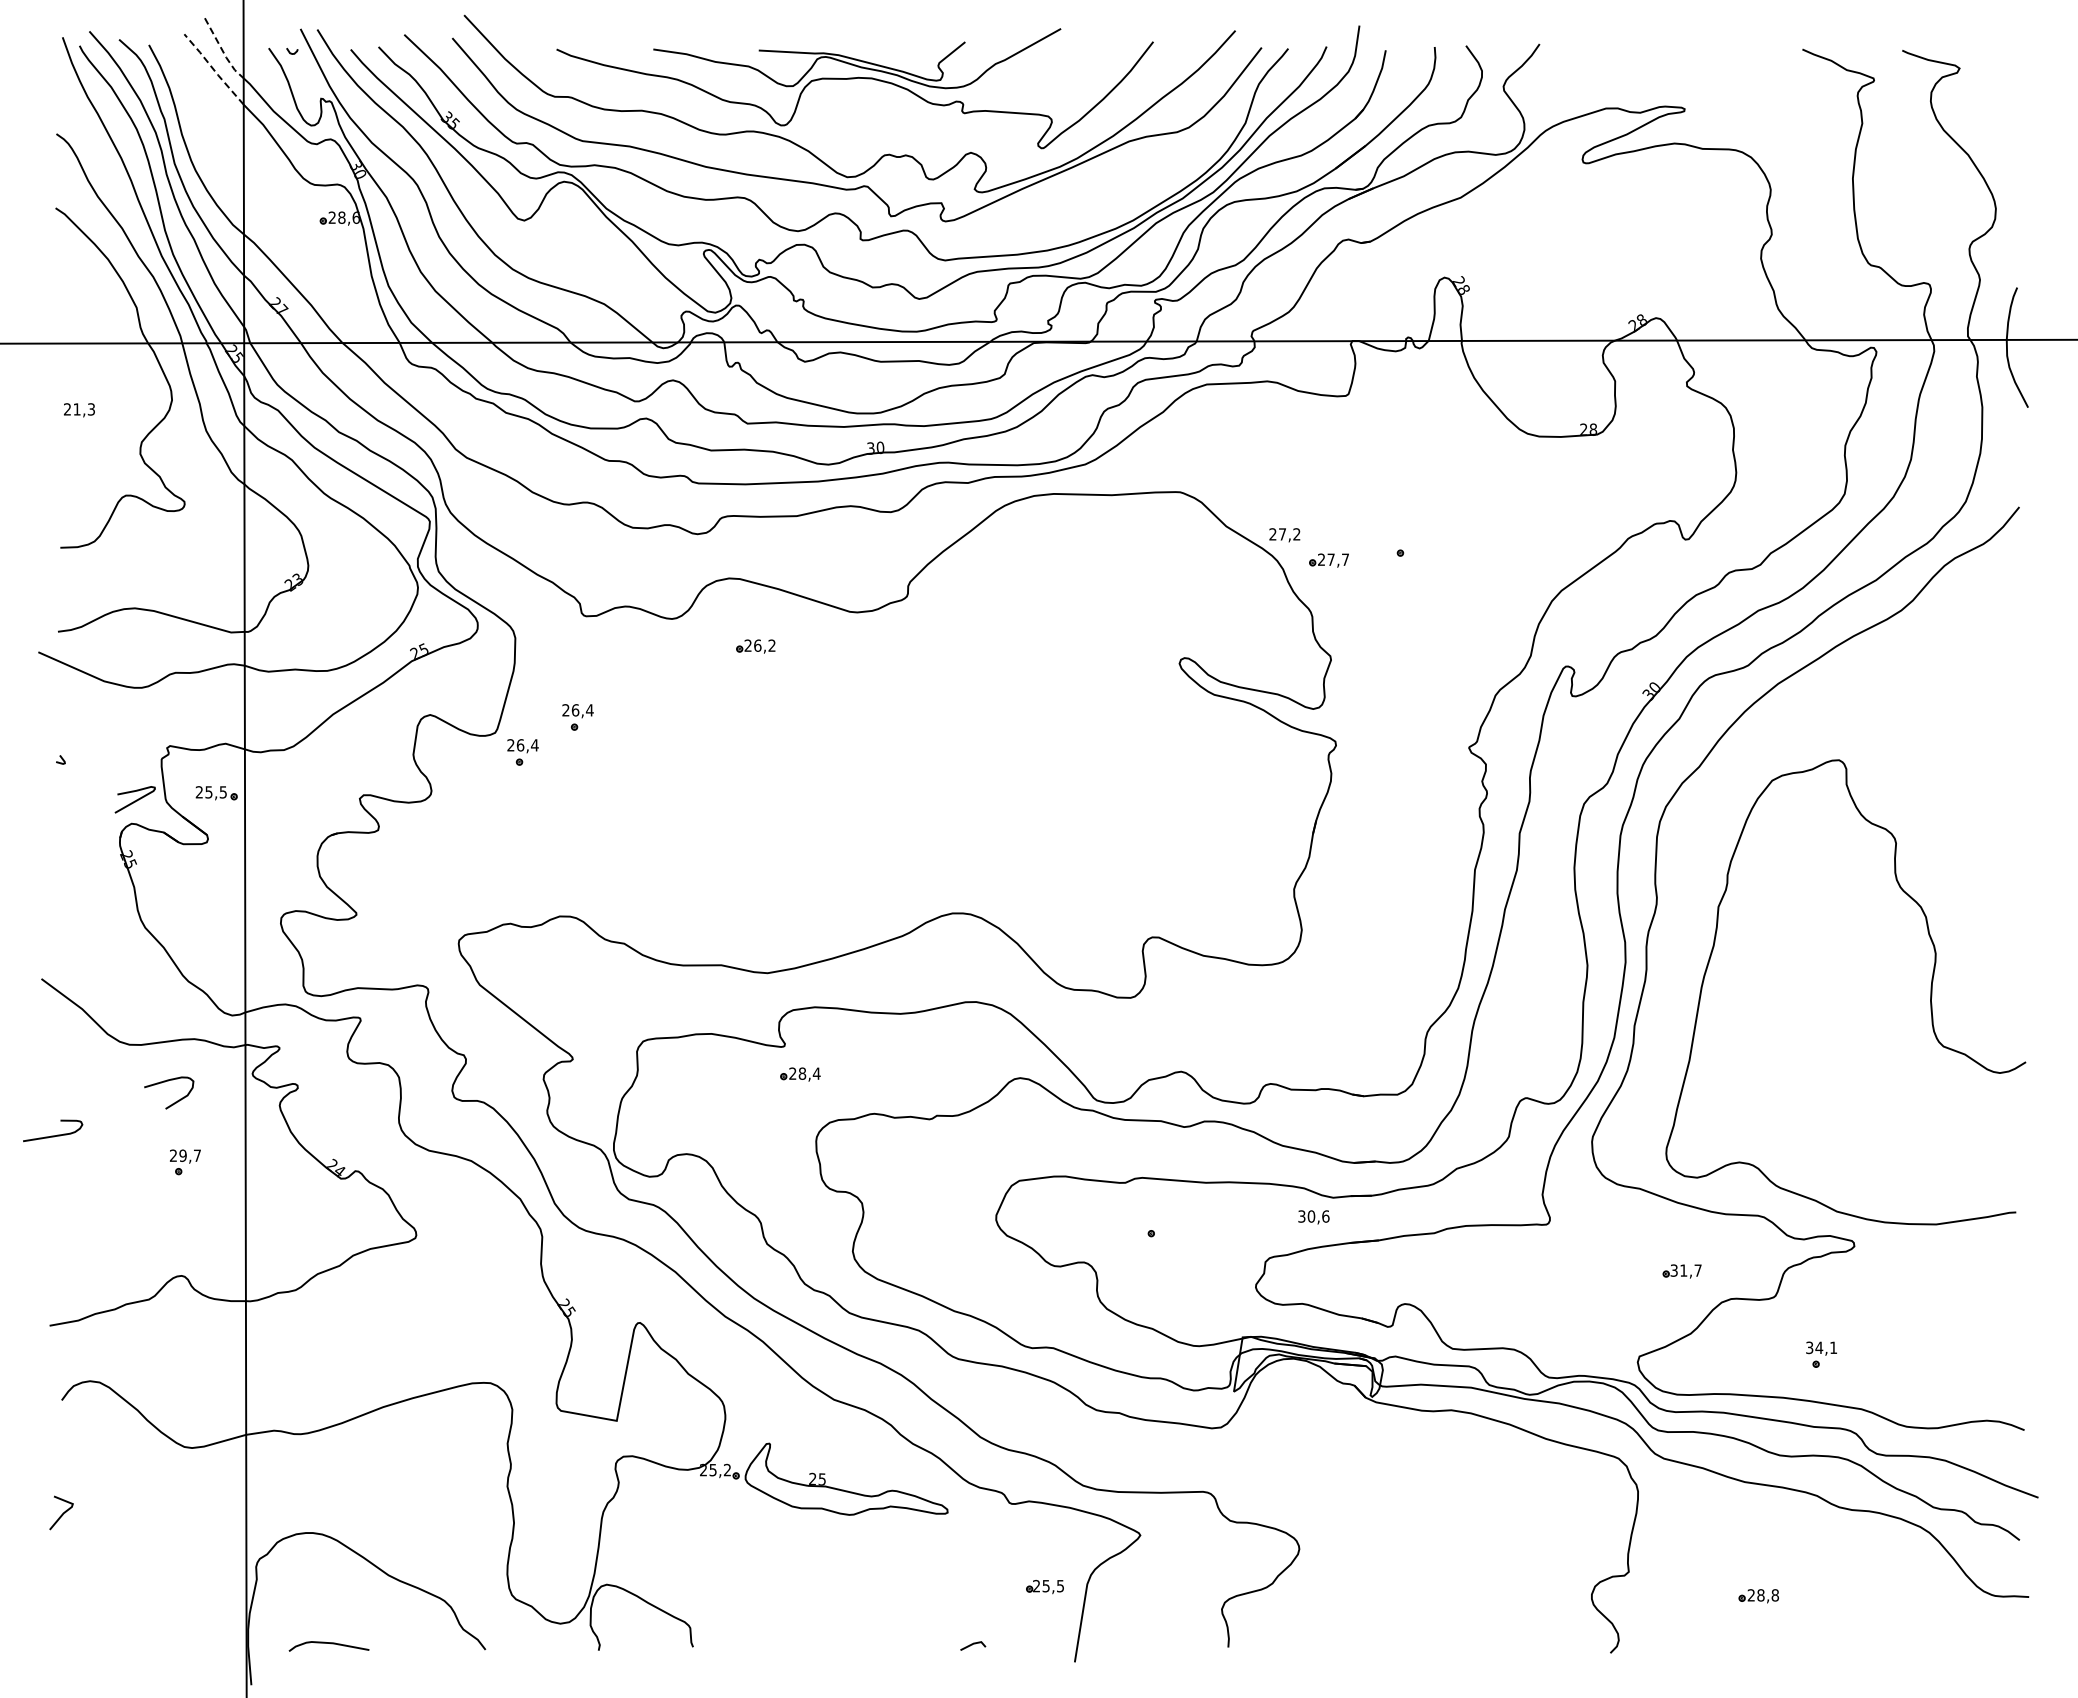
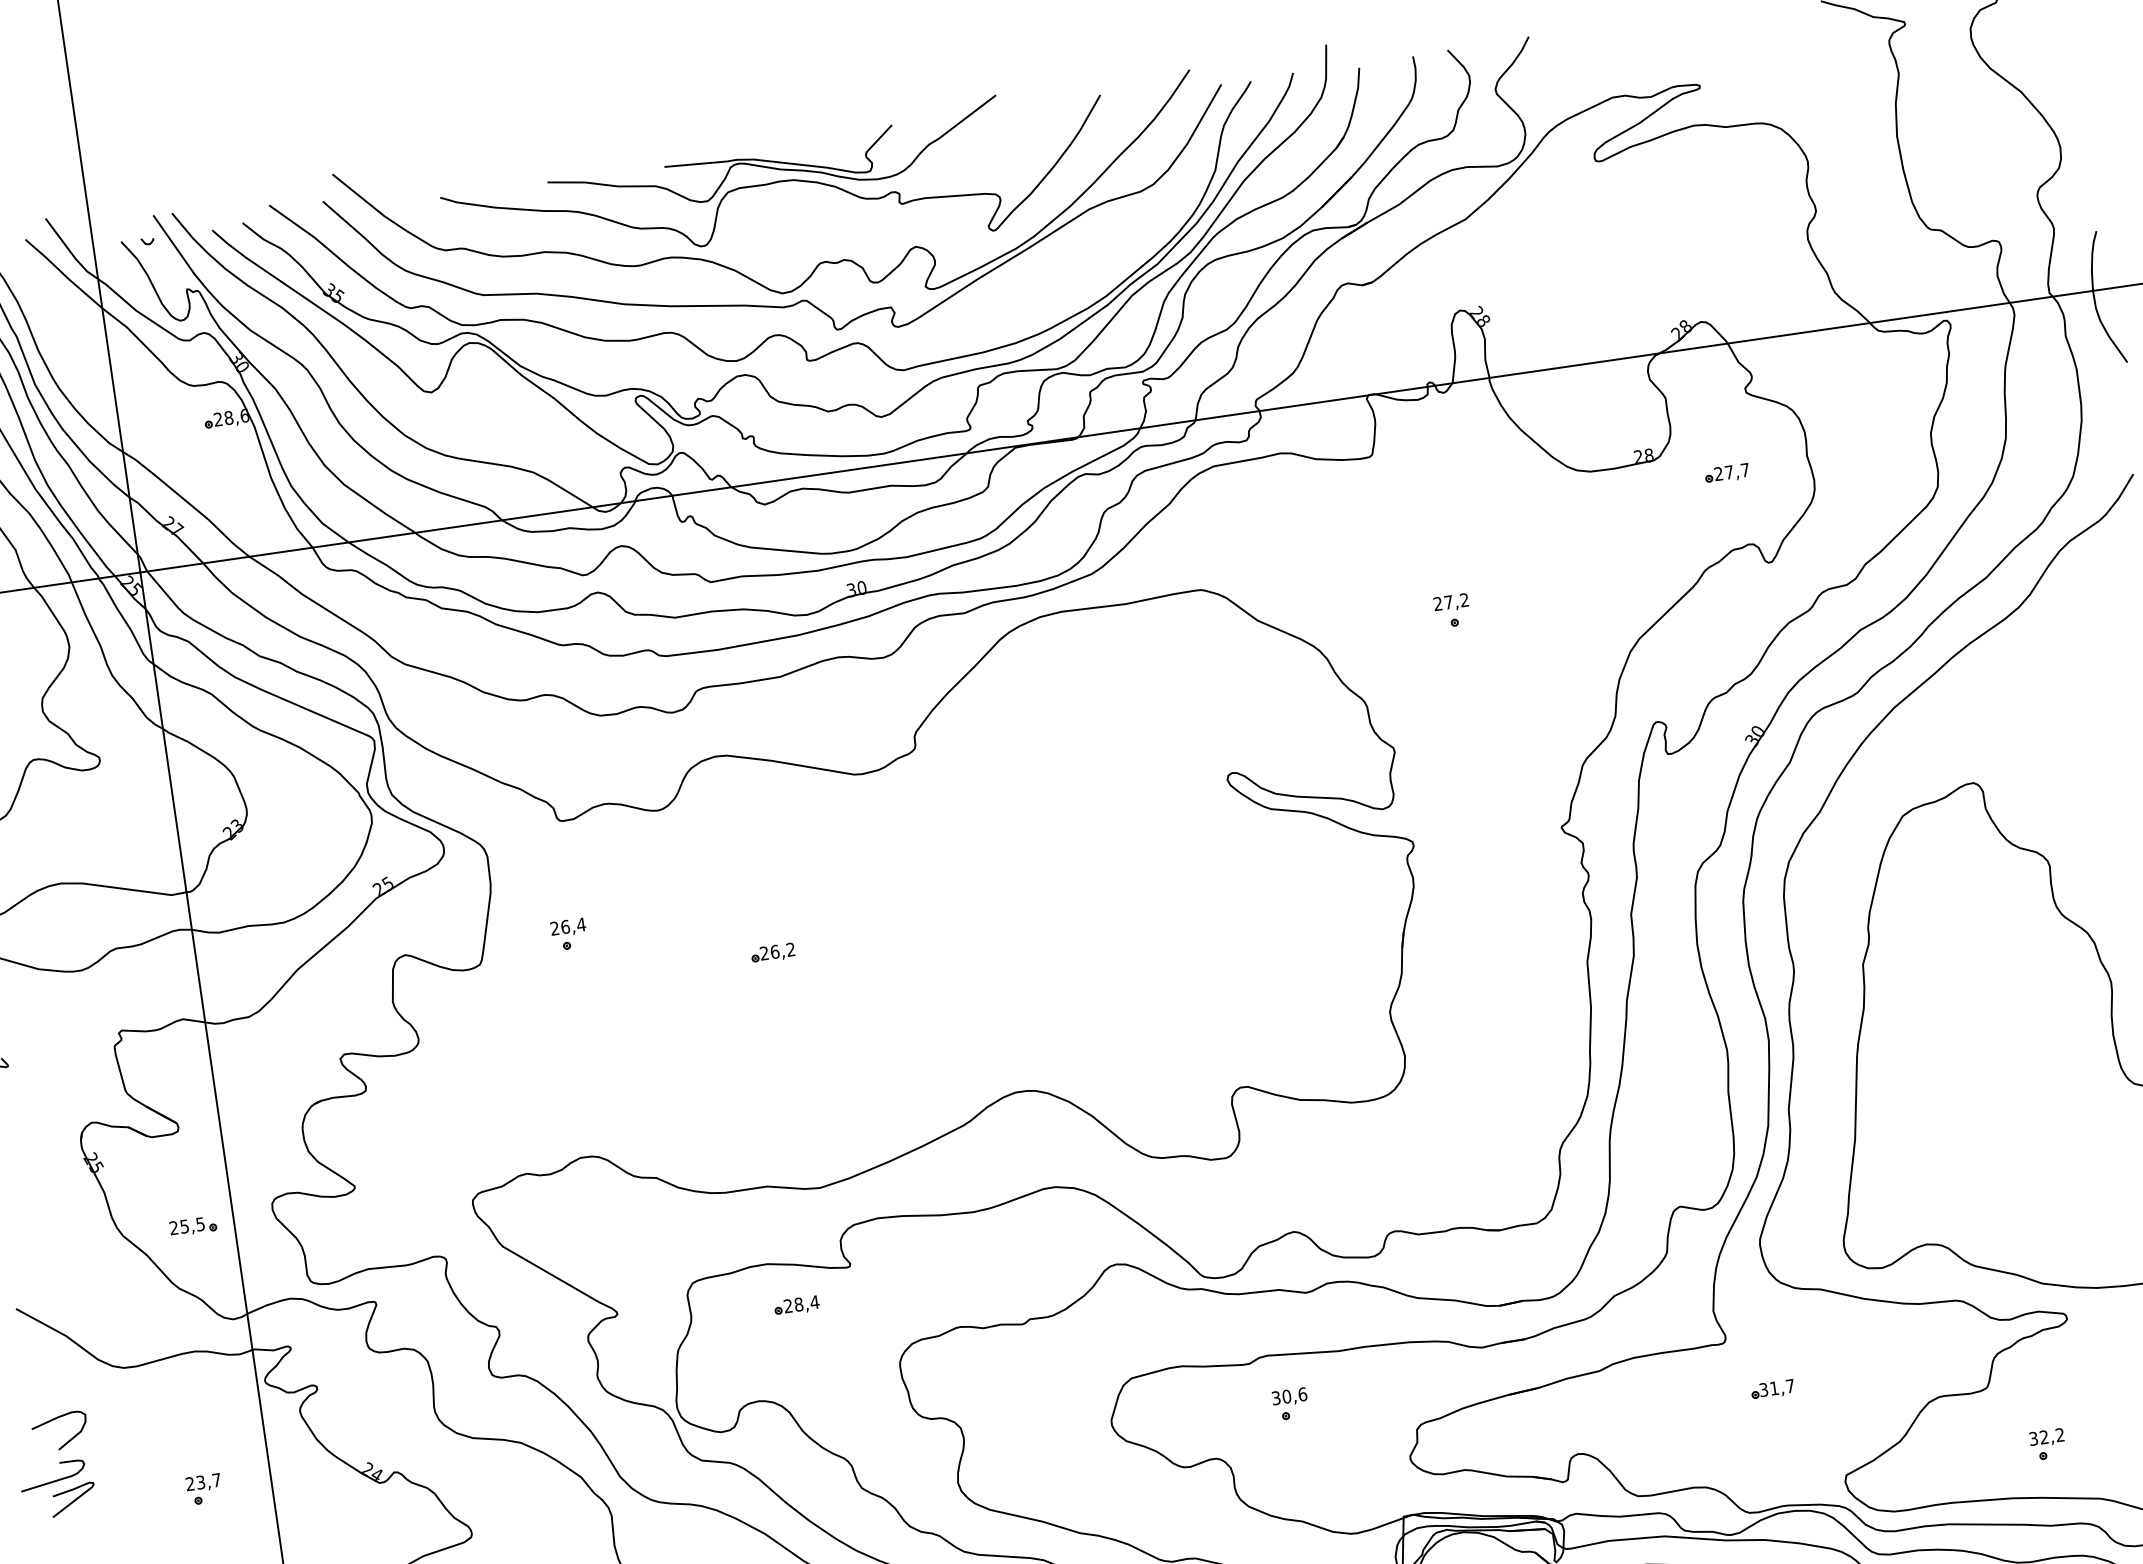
line: (222, 50) -> (70, 251), dashed -> solid
line: (213, 69) -> (63, 274), dashed -> solid
text: (1284, 535) -> (1450, 603), moved
part: (1328, 560) -> (1726, 473), moved
part: (755, 646) -> (772, 953), moved
part: (522, 752) -> (513, 982), removed
part: (216, 793) -> (193, 1226), moved
curve: (134, 800) -> (72, 1500), moved
part: (800, 1074) -> (796, 1305), moved
curve: (165, 1082) -> (54, 1420), moved
text: (182, 1155) -> (200, 1482), 29,7 -> 23,7
text: (1313, 1217) -> (1289, 1397), moved
part: (1681, 1271) -> (1772, 1389), moved
text: (1825, 1347) -> (2051, 1435), 34,1 -> 32,2

